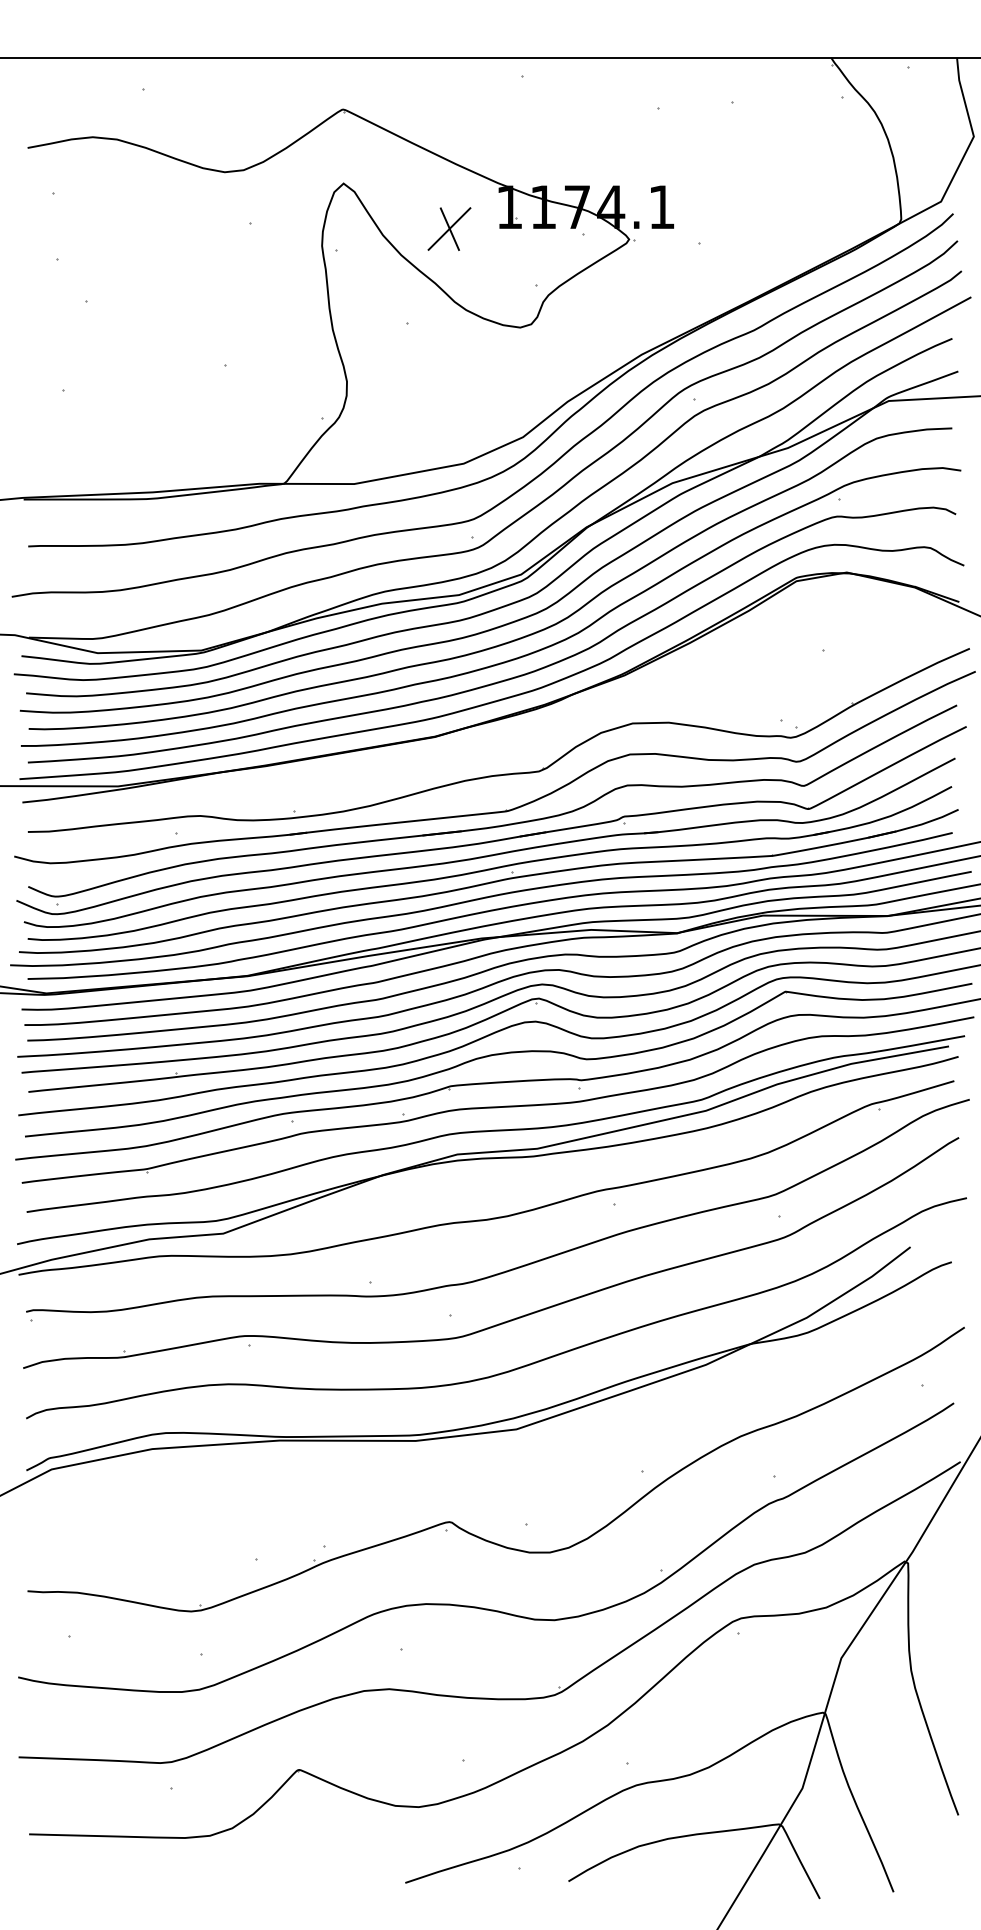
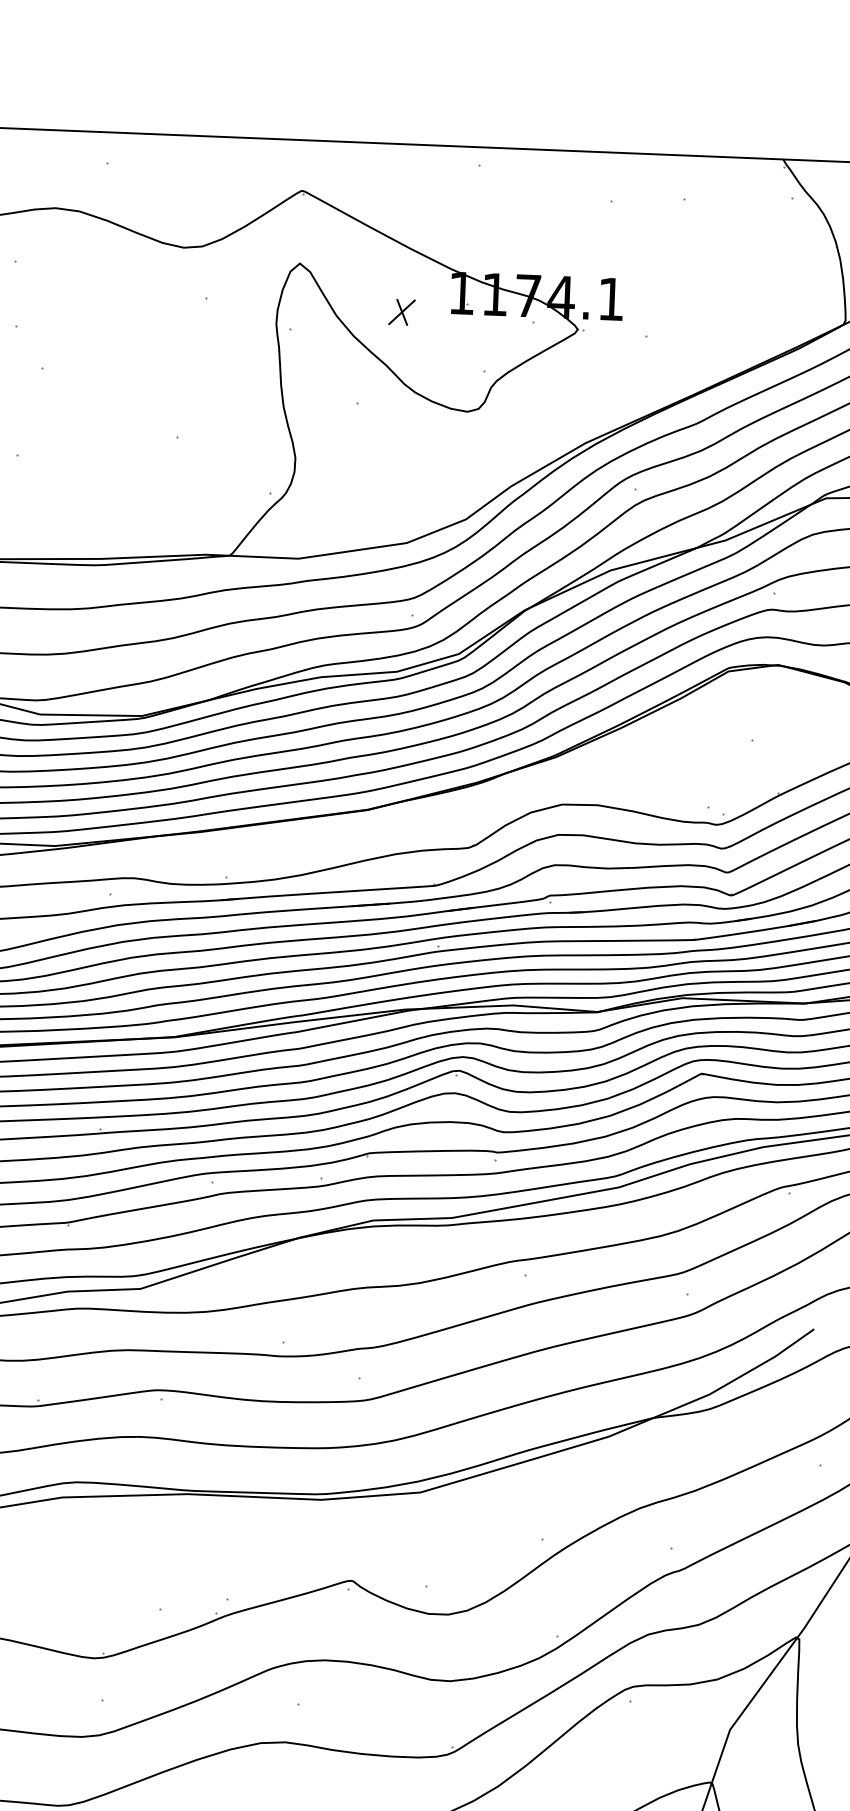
part: (449, 228) -> (402, 311), size x0.6

